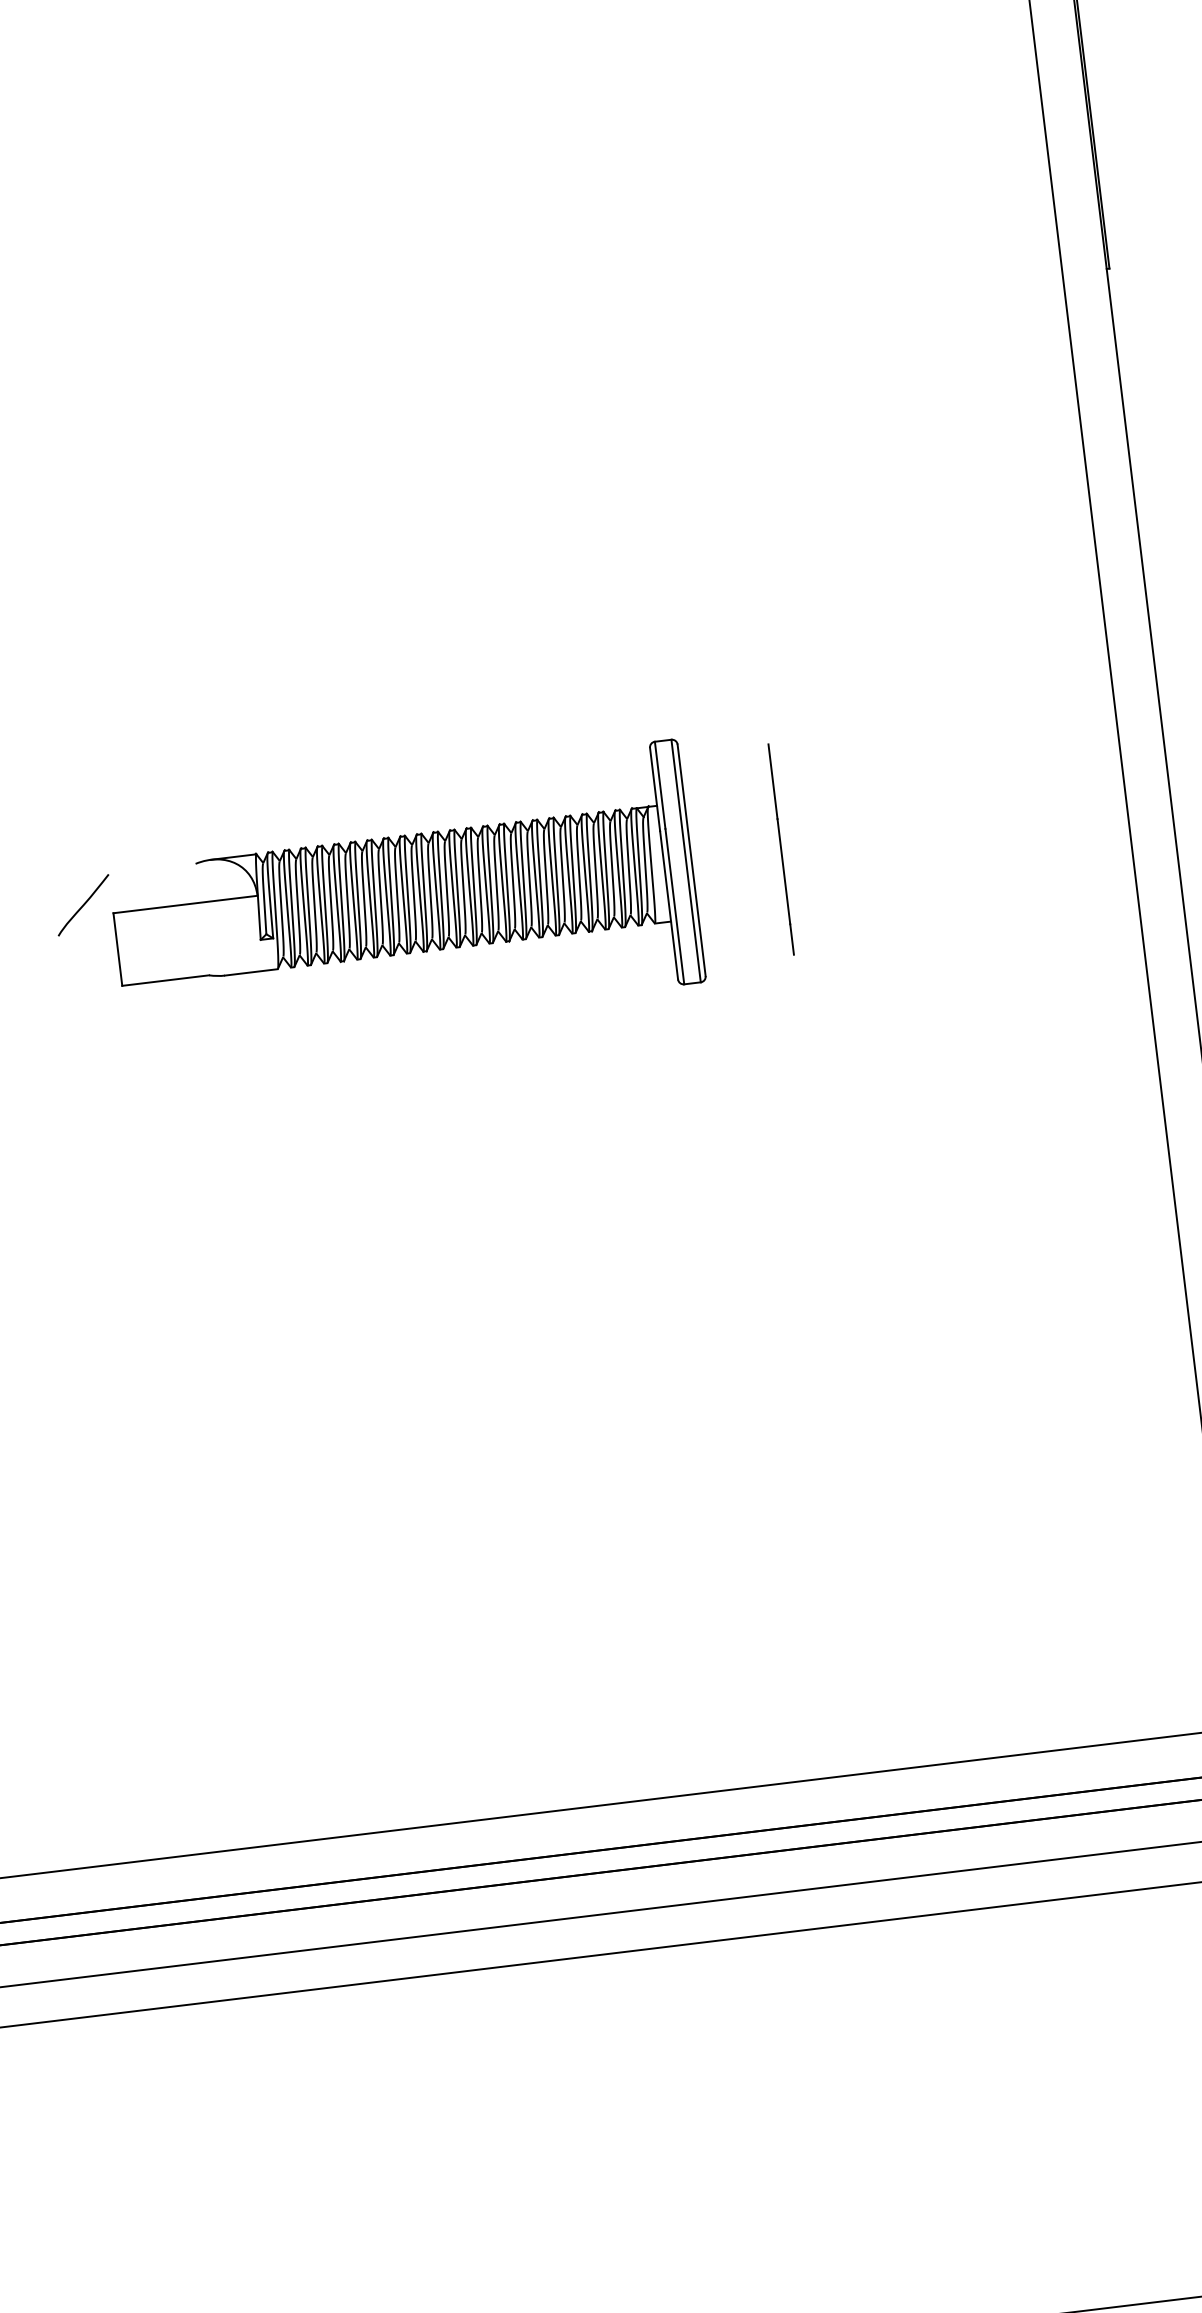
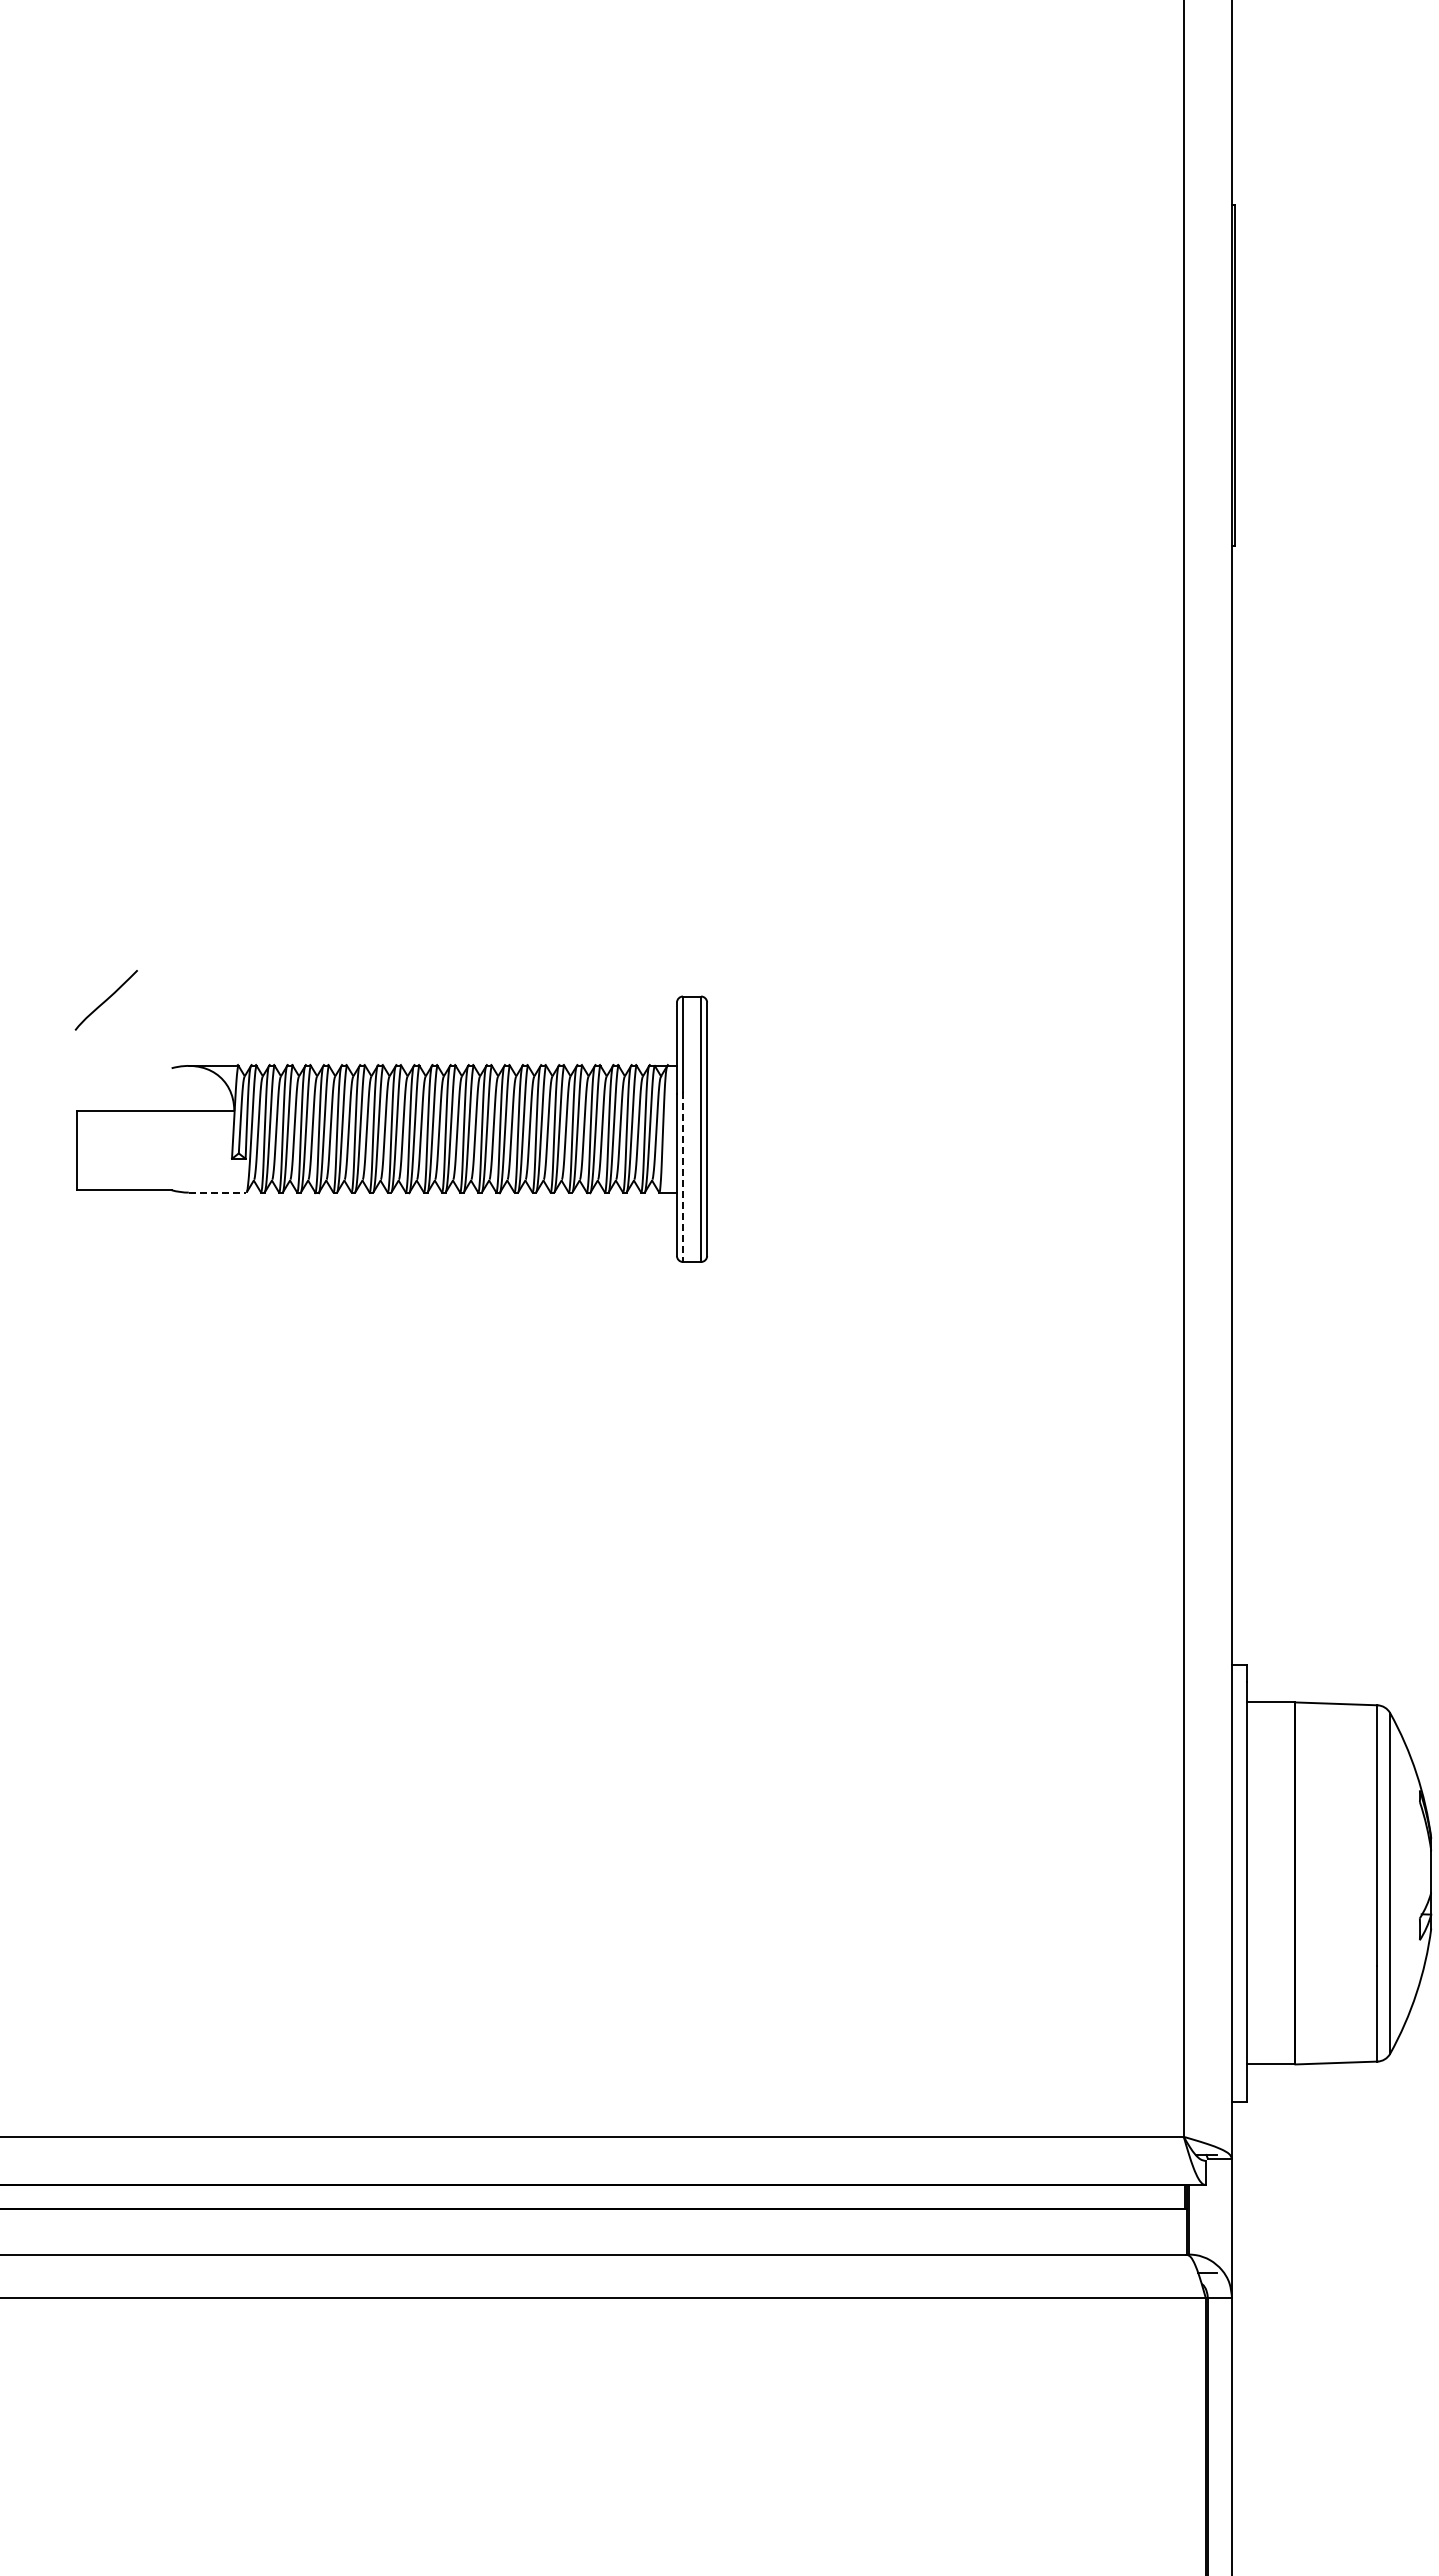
line: (780, 848) -> (804, 1128), removed
curve: (82, 905) -> (105, 1000), moved
line: (675, 907) -> (683, 1177), solid -> dashed
line: (251, 972) -> (217, 1192), solid -> dashed

